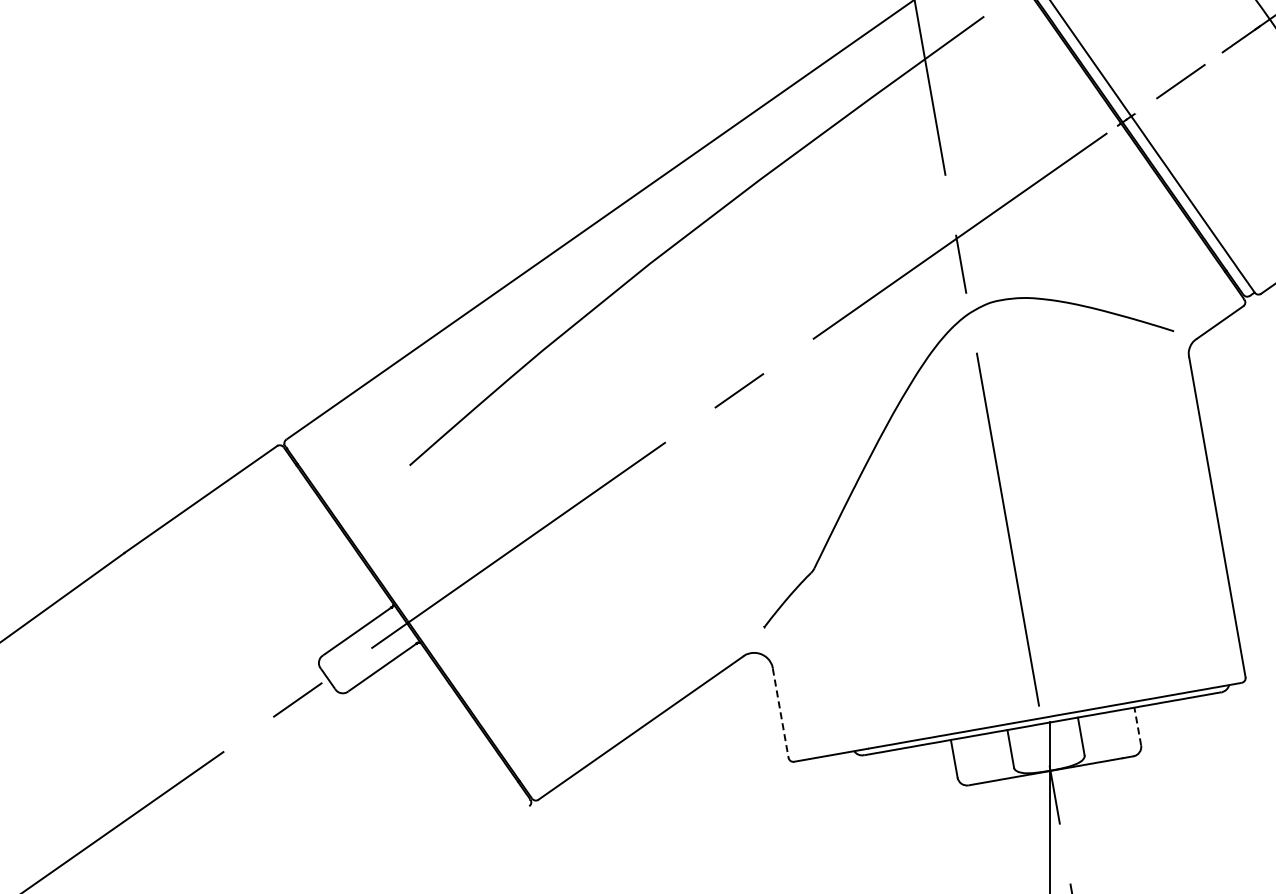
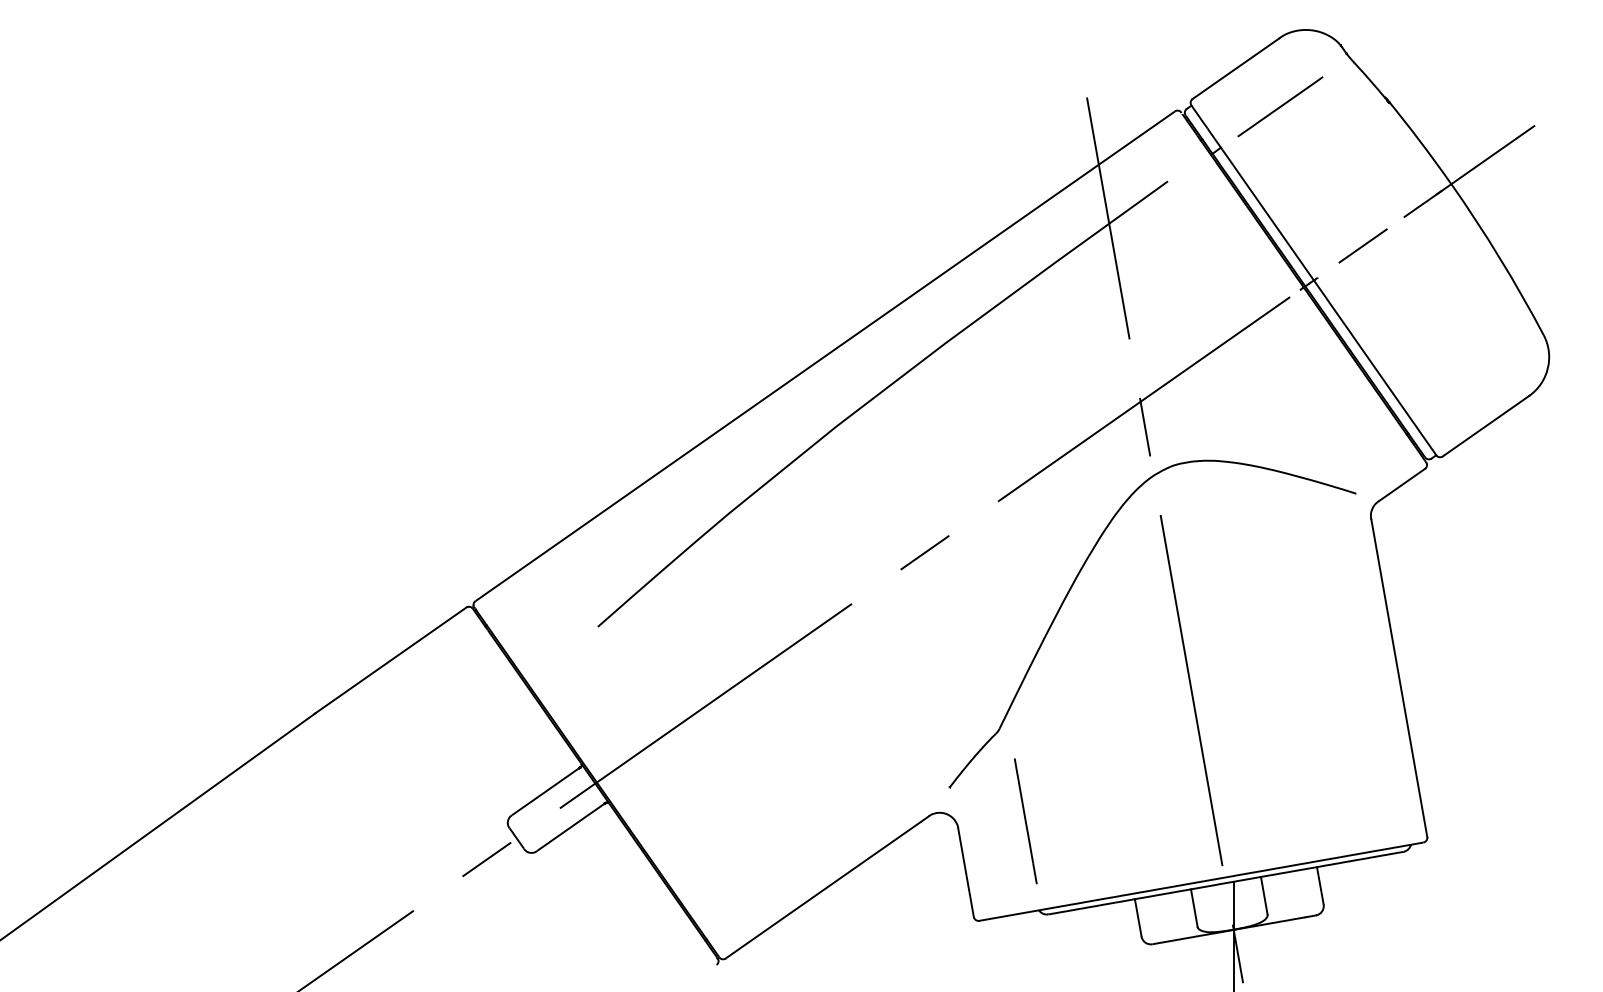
line: (840, 661) -> (1025, 821), added
line: (781, 714) -> (966, 873), dashed -> solid
line: (1137, 726) -> (1320, 885), dashed -> solid

